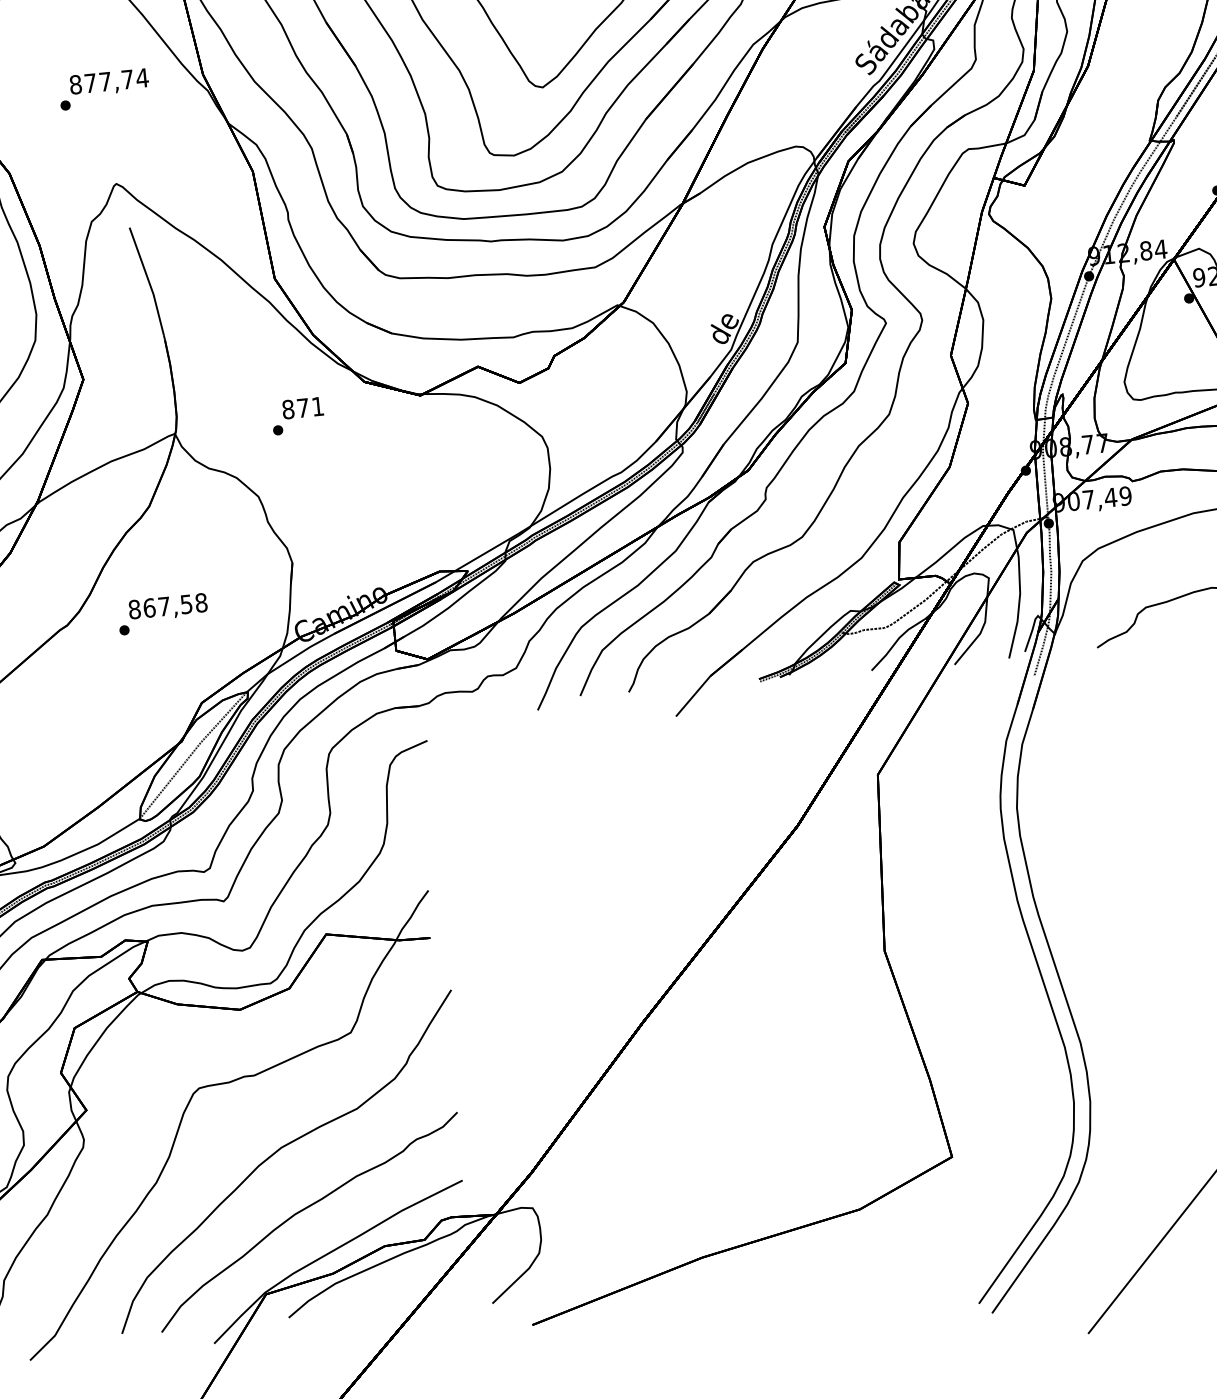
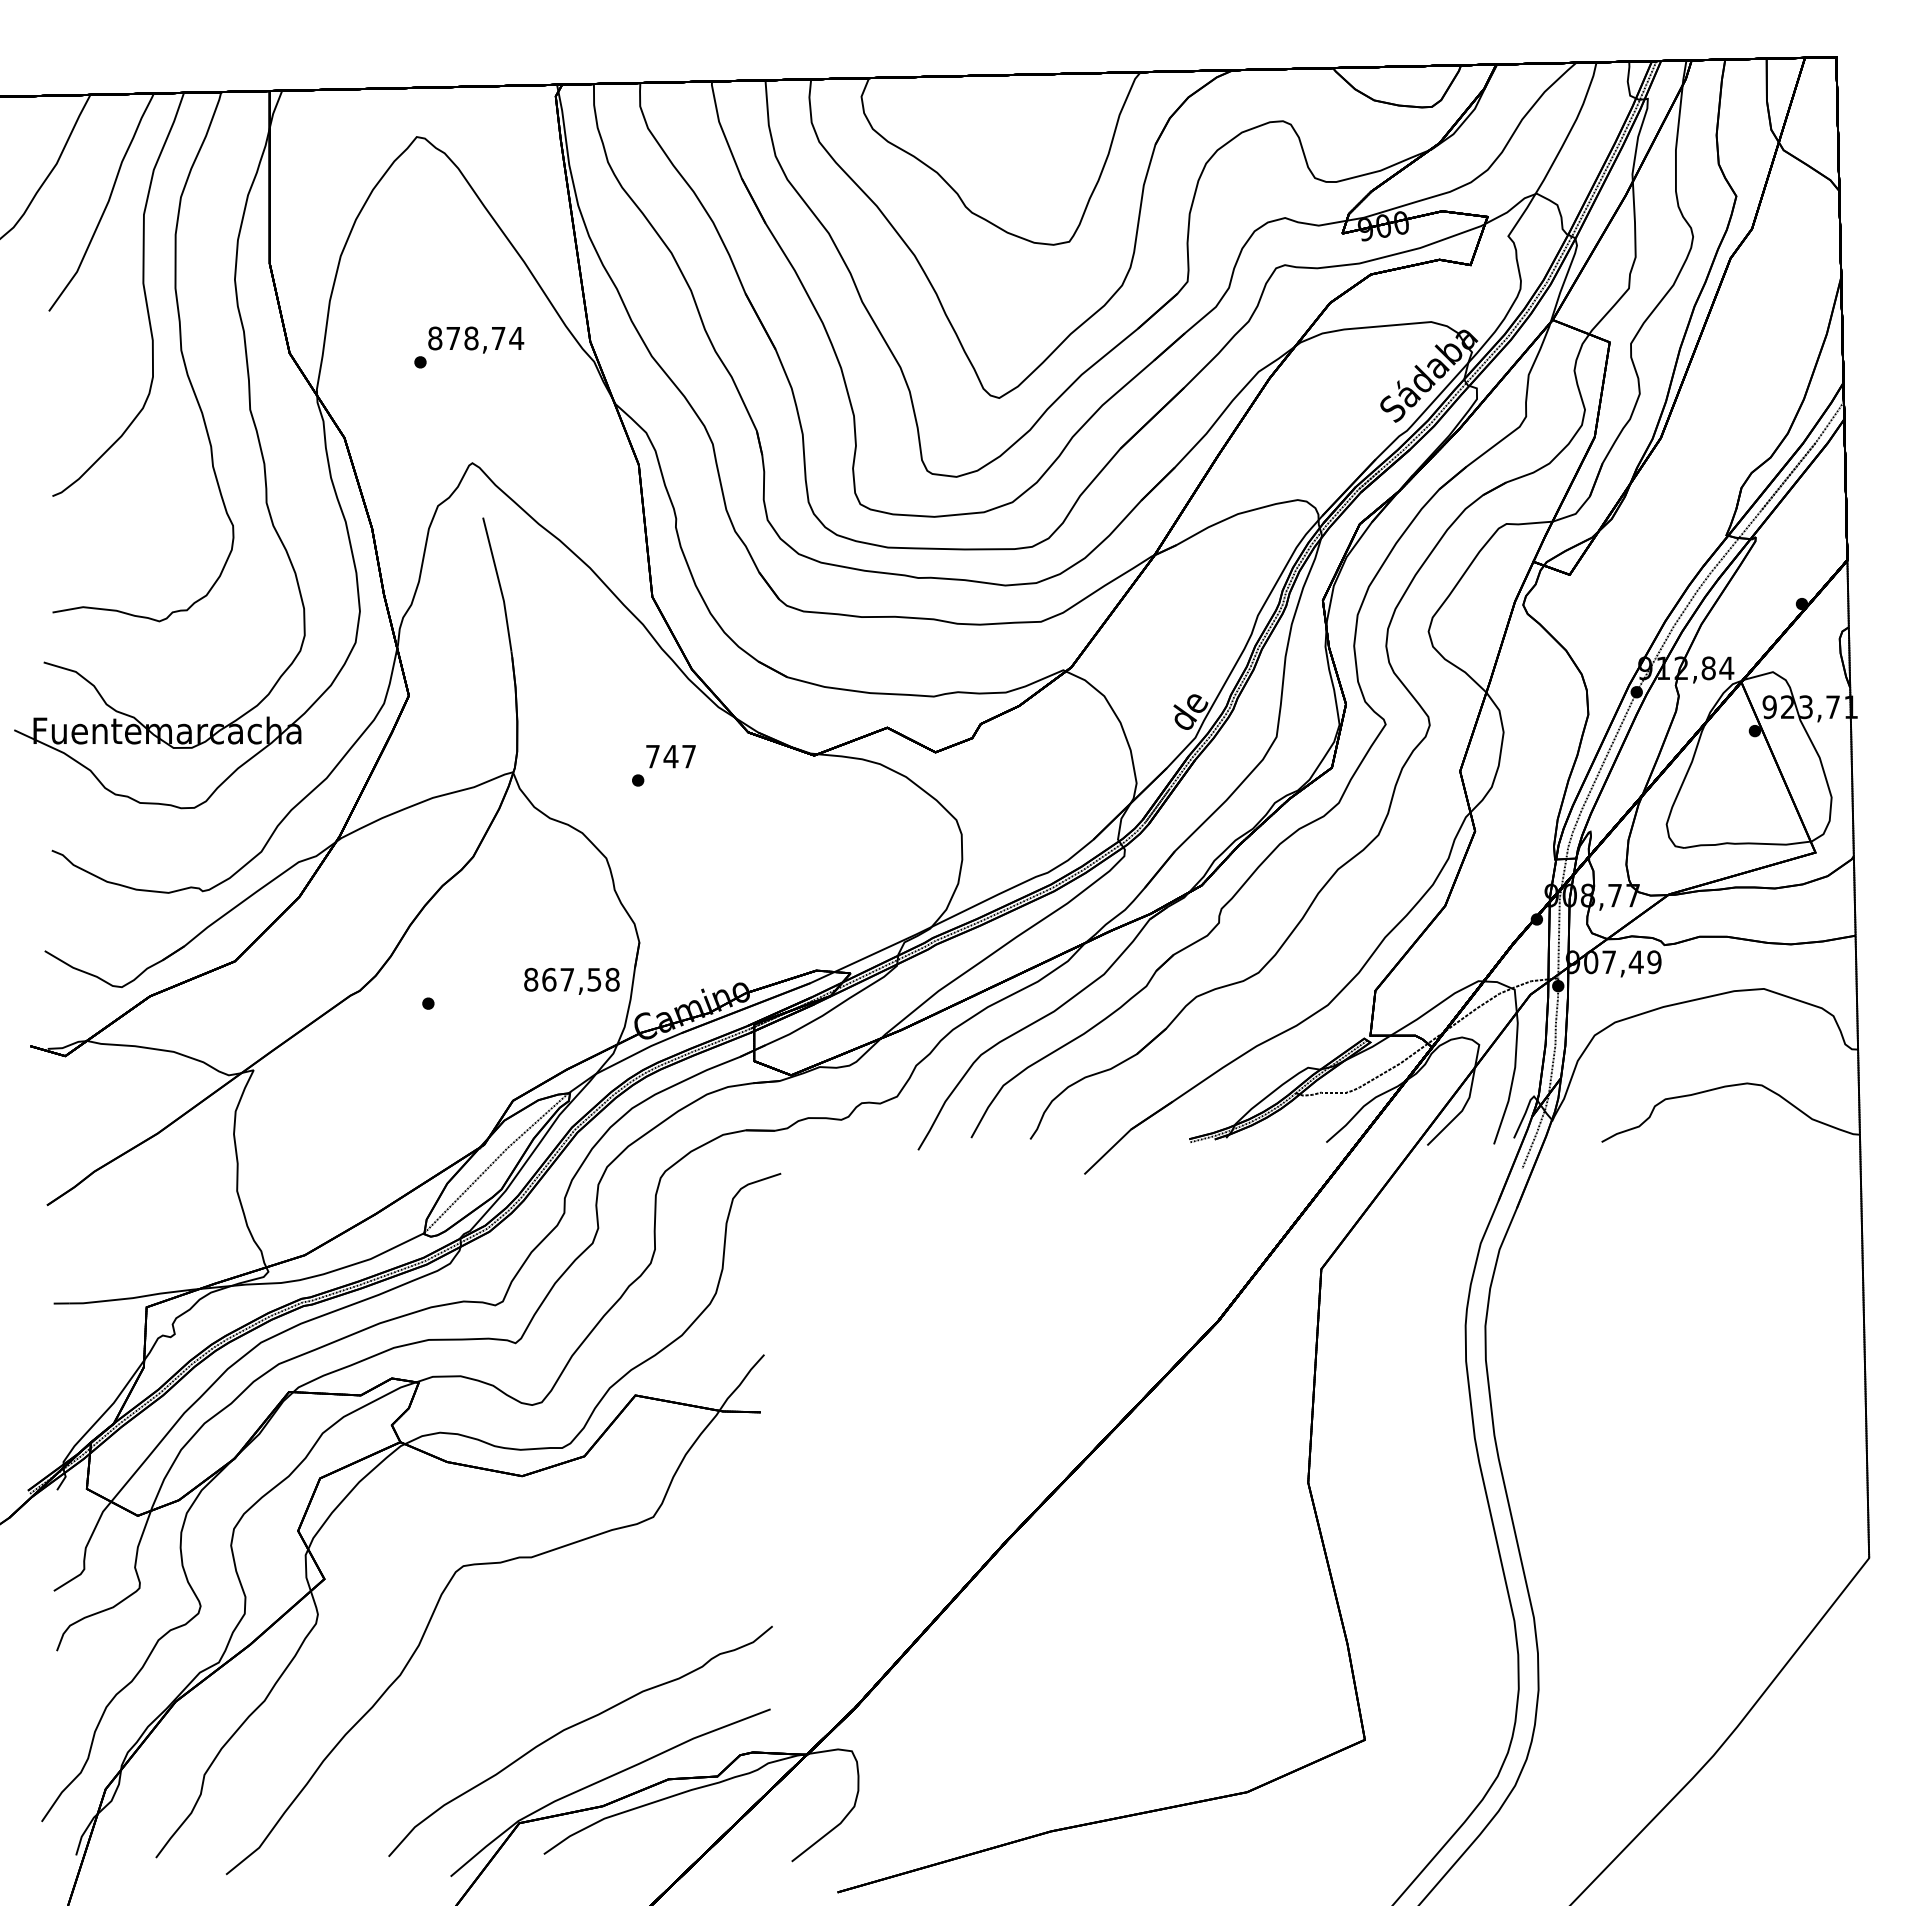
text: (105, 81) -> (471, 338), 877,74 -> 878,74
text: (302, 408) -> (670, 756), 871 -> 747
text: (167, 606) -> (571, 980), moved
part: (277, 1151) -> (550, 1652), removed

